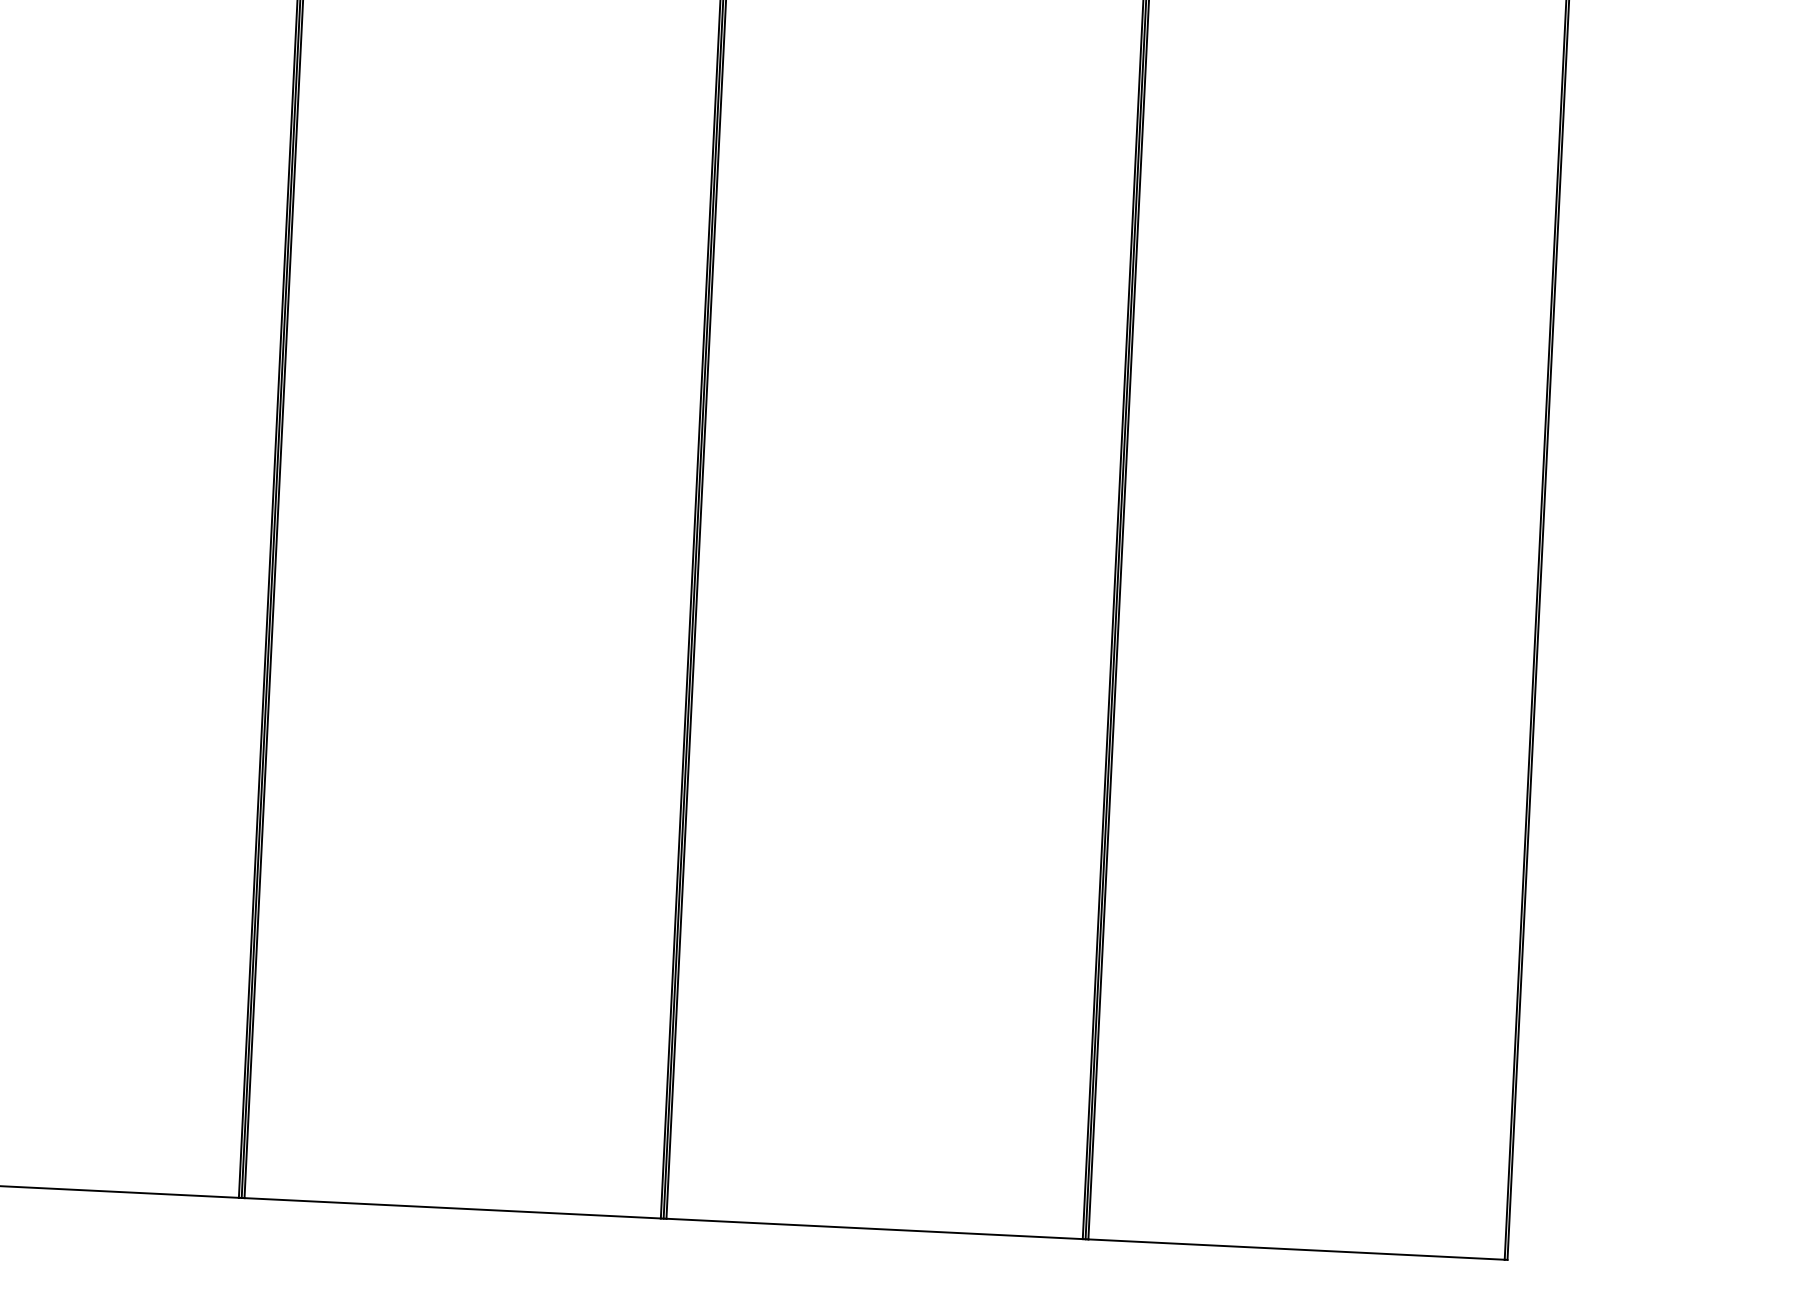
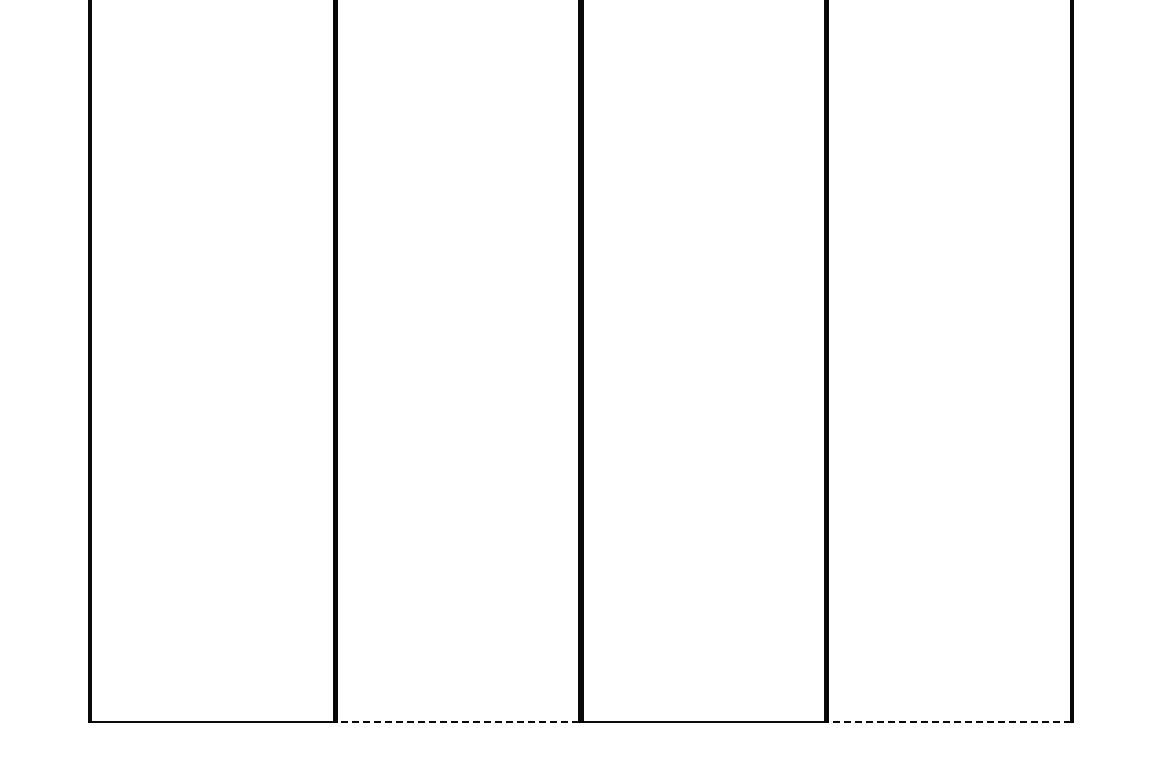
line: (451, 1209) -> (457, 722), solid -> dashed
line: (1296, 1250) -> (949, 722), solid -> dashed

